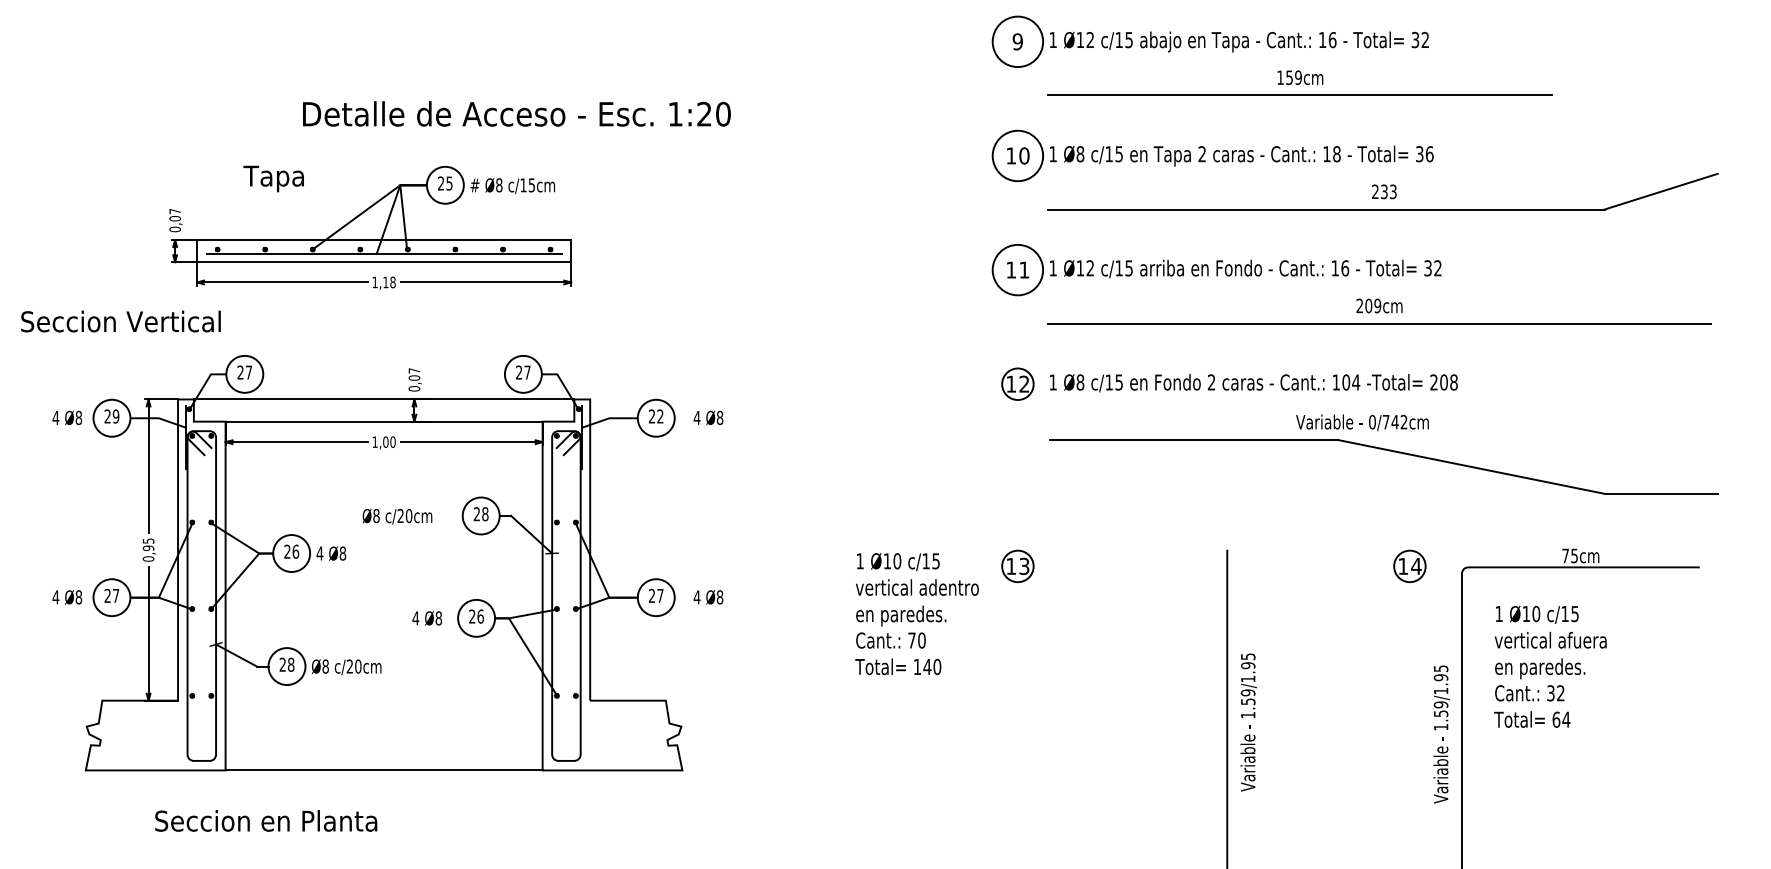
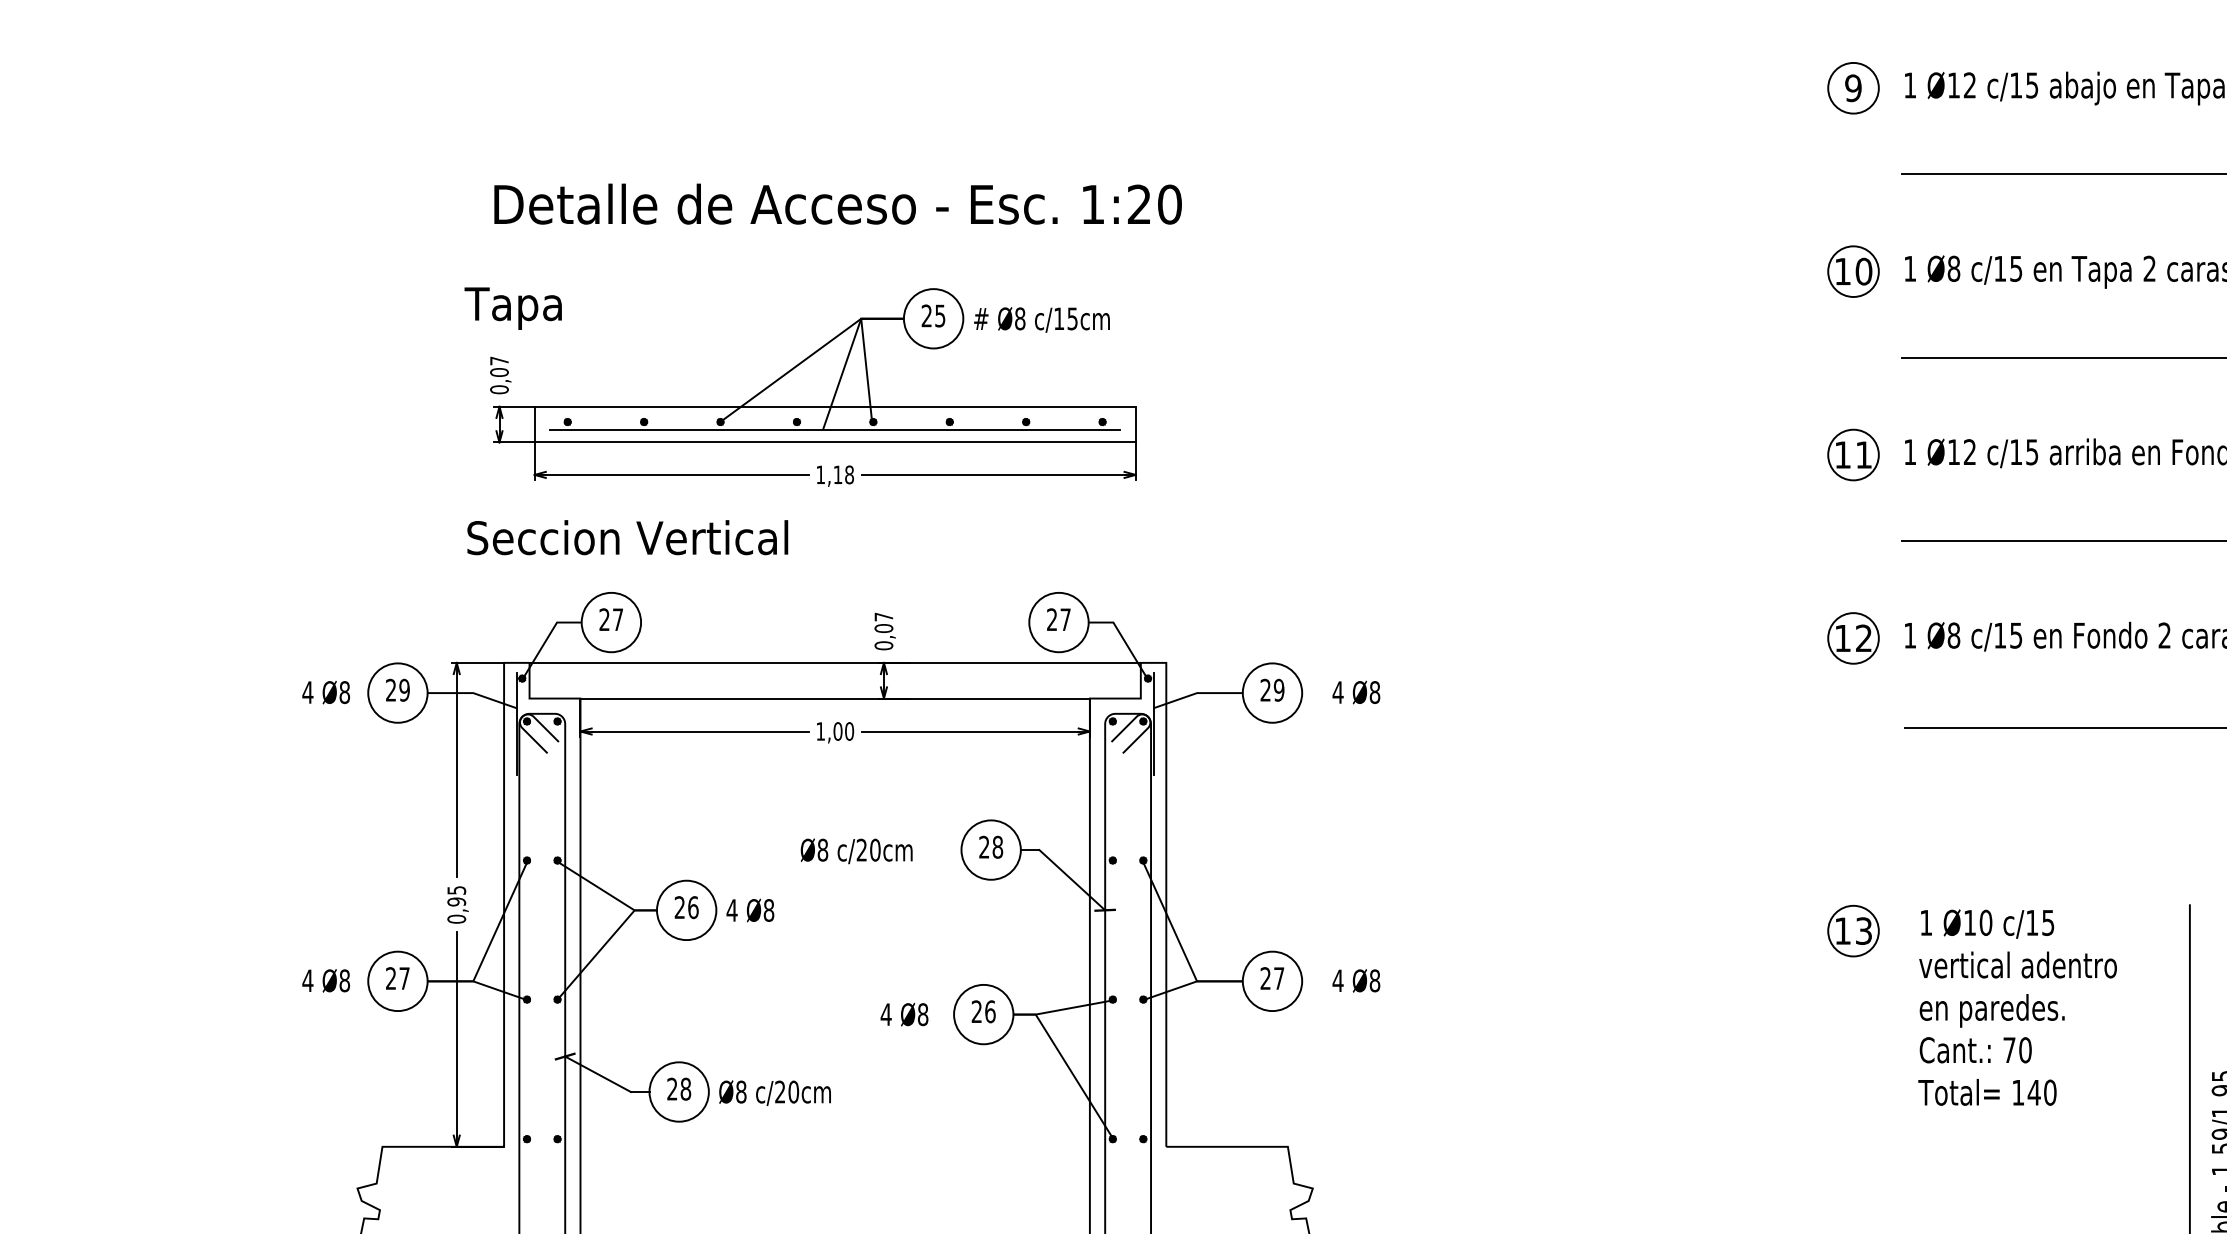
circle: (1017, 41) -> (1852, 87), size x0.62
text: (516, 113) -> (837, 203), moved
circle: (1017, 155) -> (1852, 270), size x0.62
text: (273, 178) -> (512, 307), moved
circle: (1017, 269) -> (1852, 454), size x0.62
text: (120, 321) -> (626, 537), moved
text: (660, 416) -> (1279, 690), 22 -> 29
text: (916, 614) -> (2016, 1008), moved

